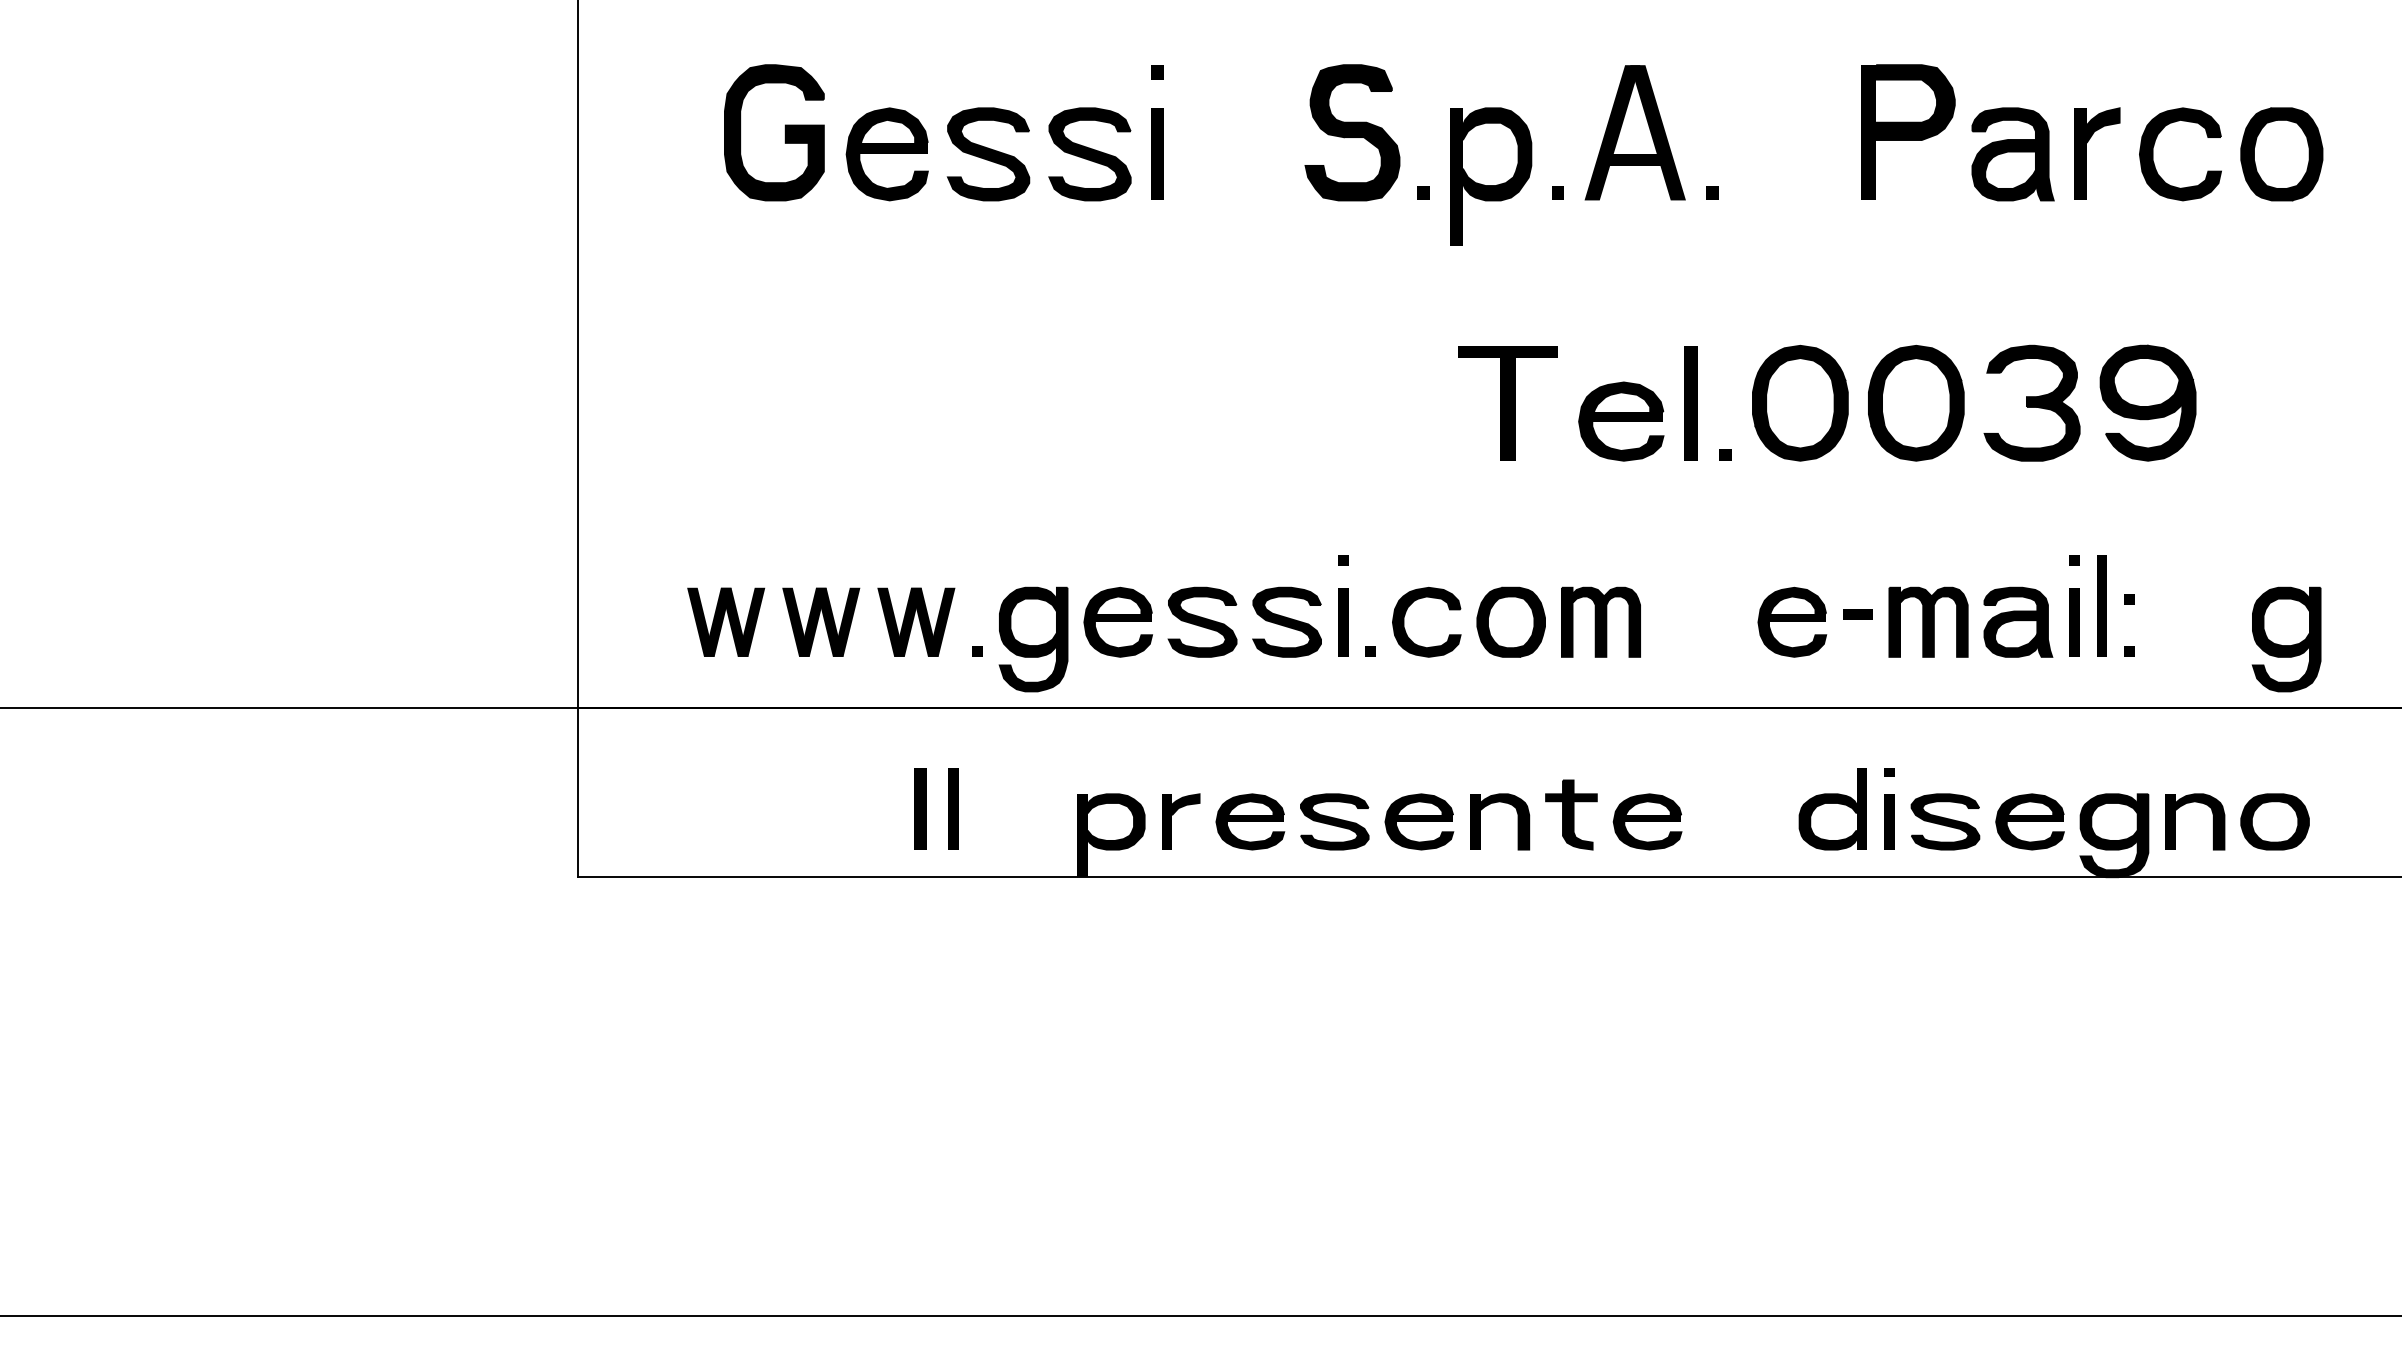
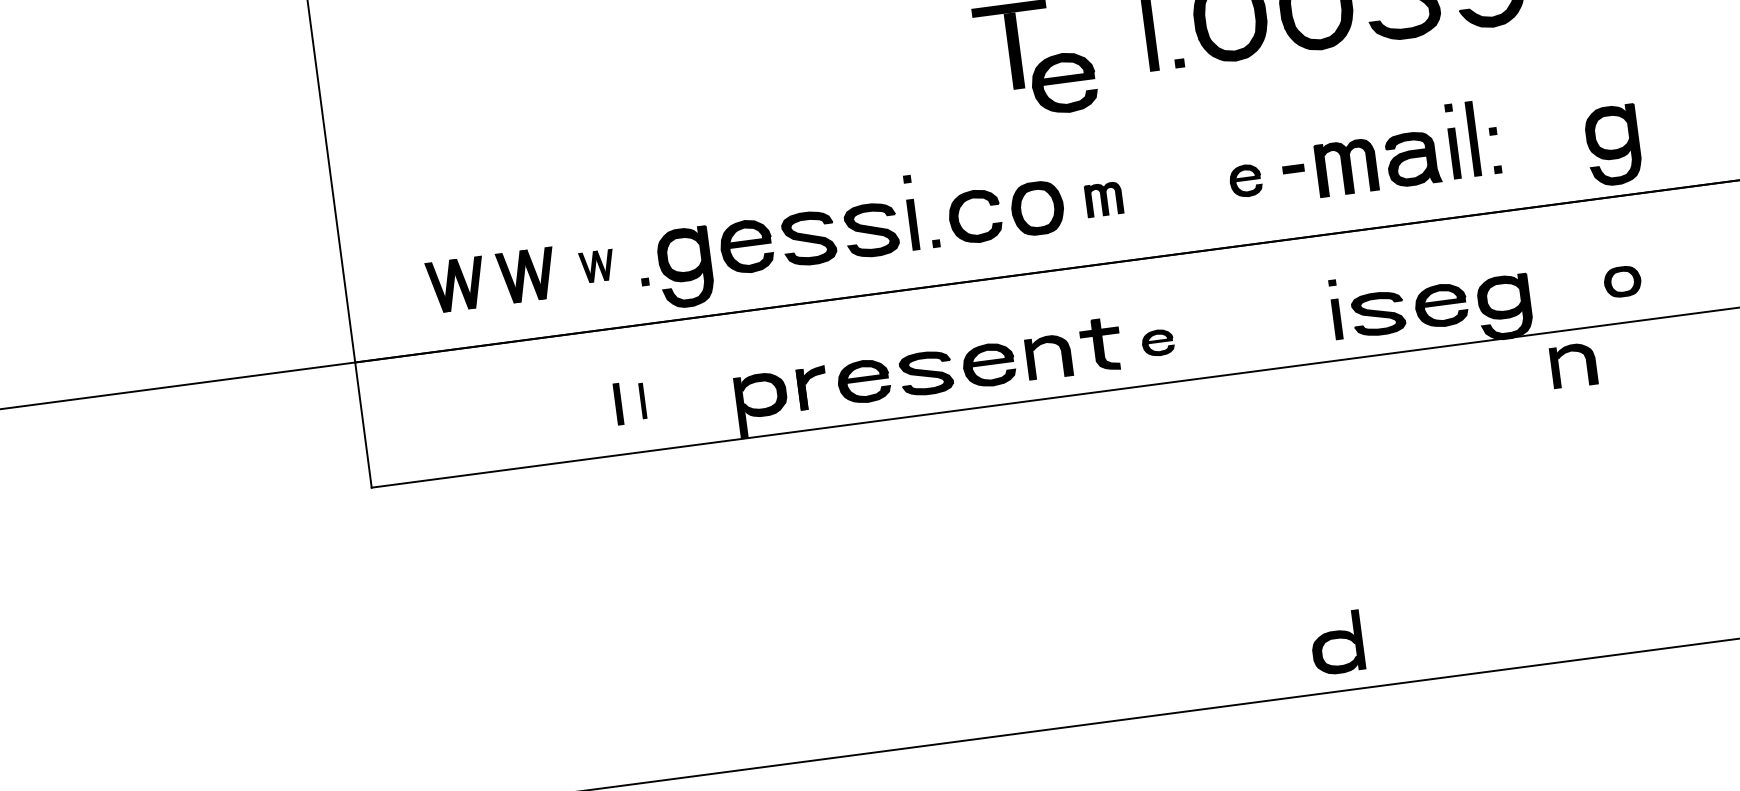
part: (1621, 421) -> (1064, 83), moved
part: (916, 621) -> (597, 265), size x0.6
part: (1600, 621) -> (1103, 199), size x0.6
part: (1792, 621) -> (1245, 180), size x0.6
part: (920, 808) -> (618, 403), size x0.7
part: (953, 808) -> (642, 400), size x0.6
part: (1832, 809) -> (1336, 642), moved
part: (1647, 821) -> (1157, 342), size x0.6
part: (2212, 821) -> (1586, 363), moved
part: (2274, 821) -> (1622, 281), size x0.7

